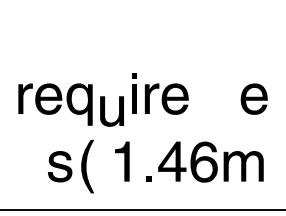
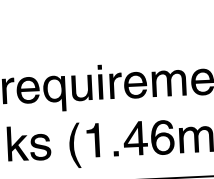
fill: (214, 98) -> (168, 83), added
part: (104, 111) -> (75, 88), moved
fill: (33, 160) -> (17, 143), added
part: (87, 166) -> (74, 145), moved

